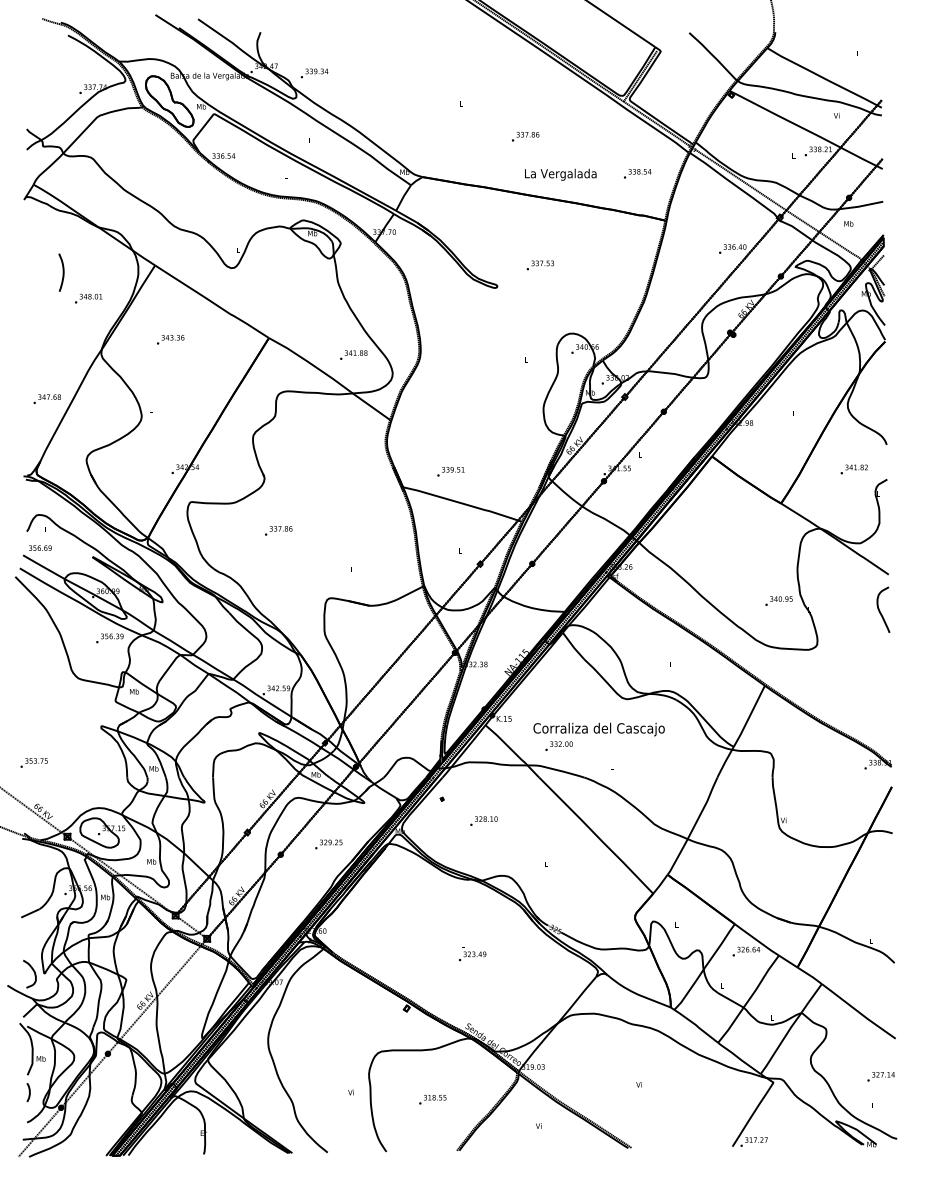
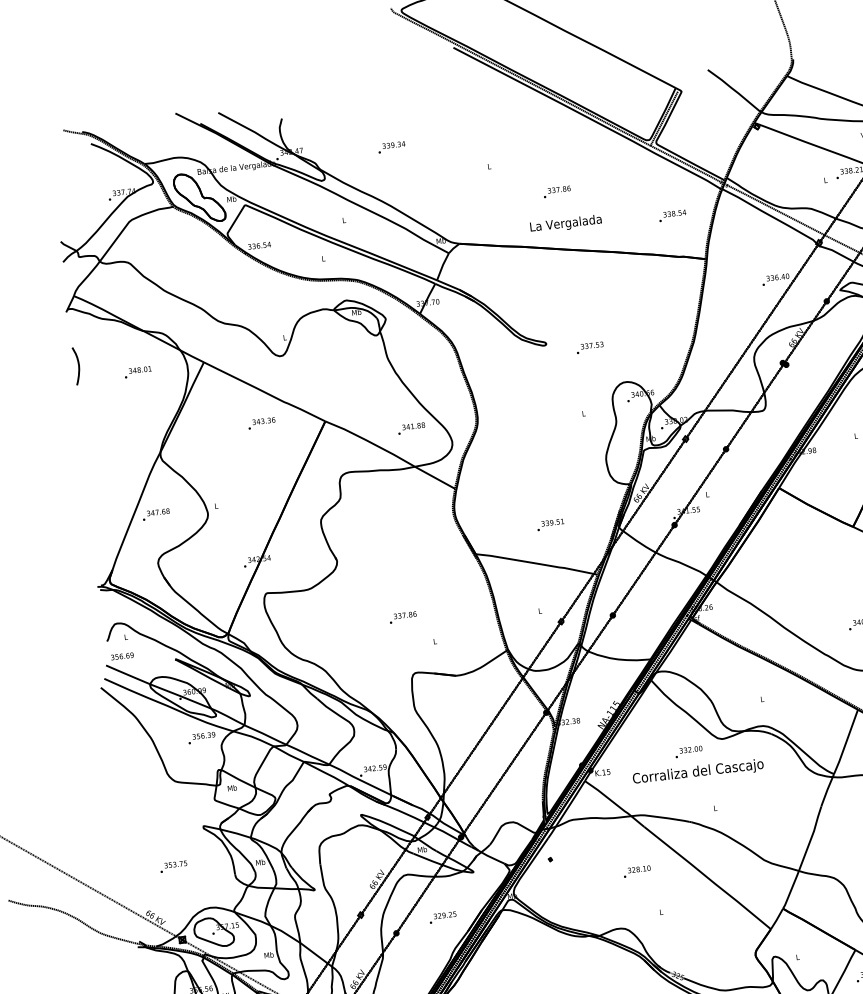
text: (314, 73) -> (391, 147), moved
text: (560, 174) -> (565, 223), moved
text: (540, 265) -> (590, 347), moved
curve: (62, 272) -> (77, 365), moved
text: (88, 298) -> (137, 372), moved
text: (170, 339) -> (261, 423), moved
text: (46, 398) -> (155, 513), moved
text: (450, 471) -> (550, 524), moved
text: (278, 530) -> (402, 617), moved
text: (558, 745) -> (688, 751), moved
text: (33, 762) -> (172, 866), moved
text: (483, 820) -> (636, 871), moved

